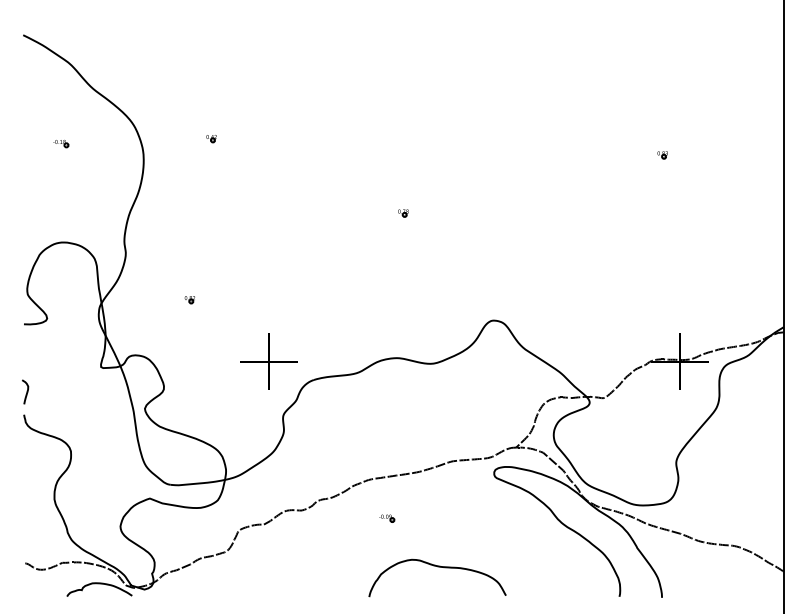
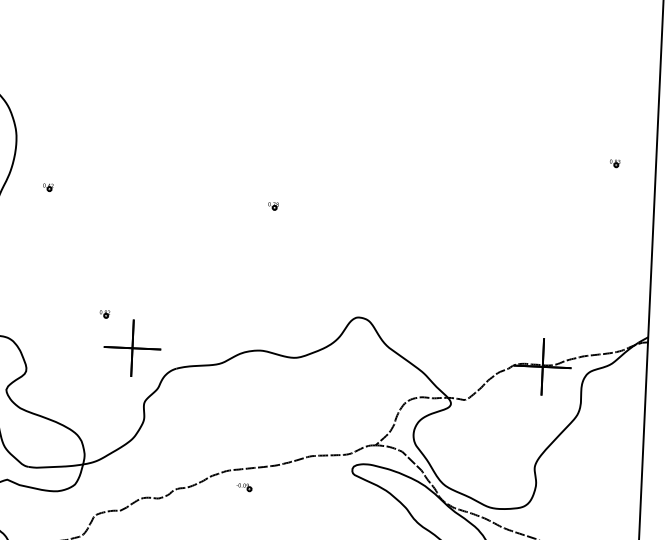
part: (211, 139) -> (48, 188), moved
part: (662, 155) -> (614, 163), moved
part: (189, 300) -> (104, 314), moved
part: (387, 518) -> (244, 487), moved

